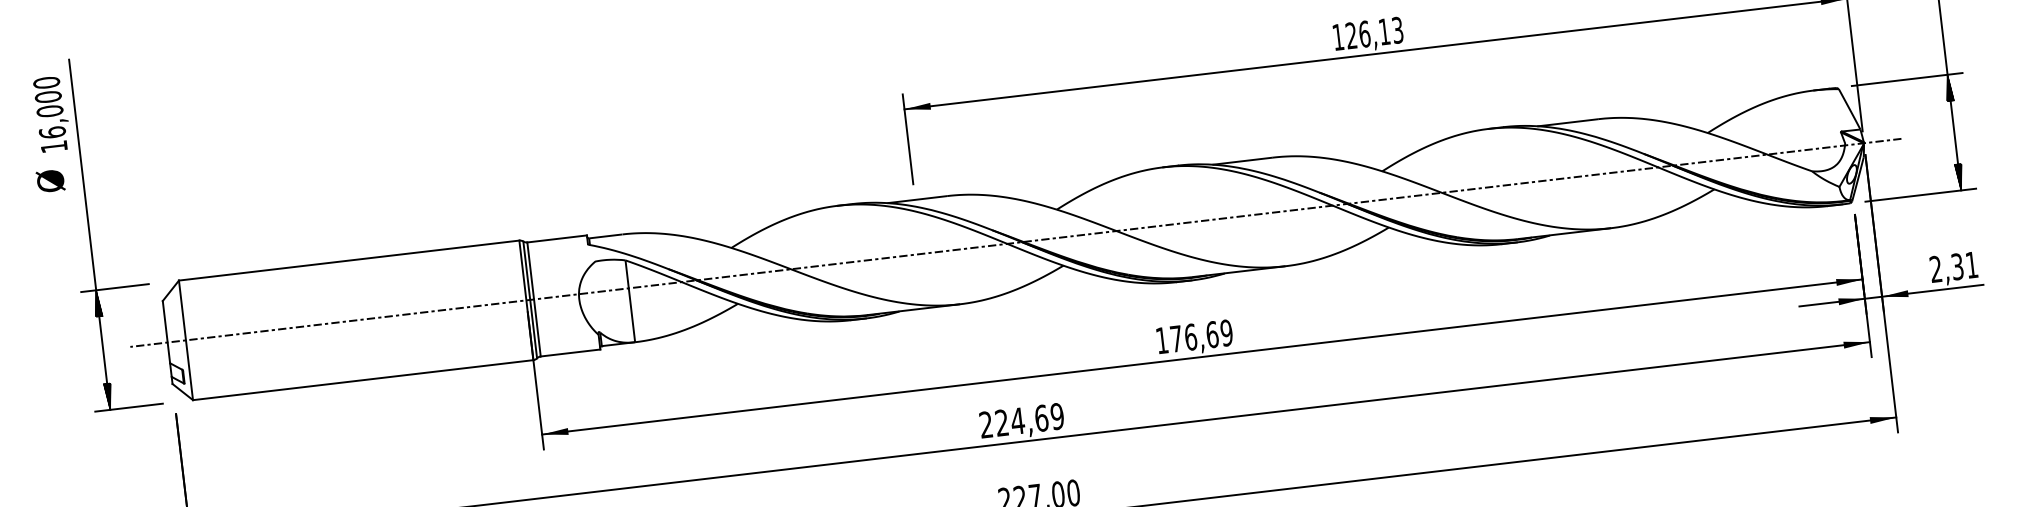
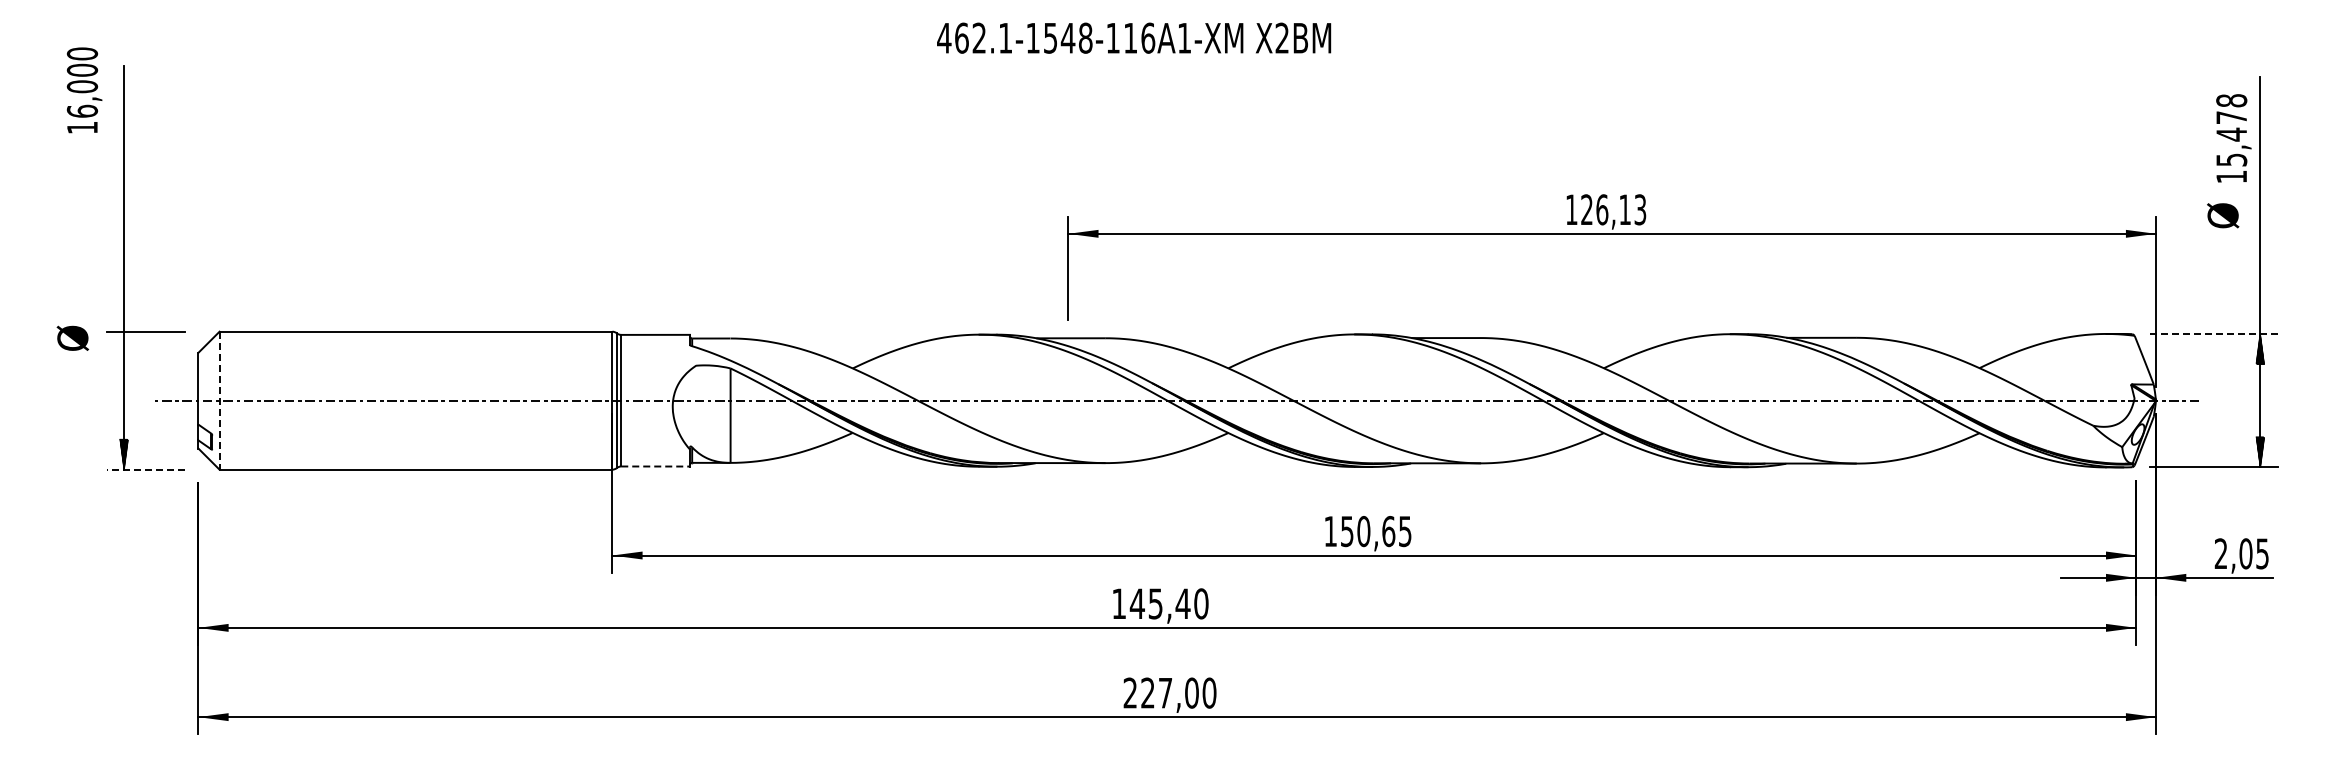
line: (1906, 79) -> (2213, 333), solid -> dashed
text: (52, 114) -> (84, 90), moved
text: (50, 180) -> (72, 337), moved
text: (1964, 265) -> (2253, 553), 2,31 -> 2,05
hatch: (98, 303) -> (124, 346), removed
text: (1201, 335) -> (1376, 531), 176,69 -> 150,65
line: (185, 340) -> (219, 400), solid -> dashed
line: (571, 352) -> (656, 466), solid -> dashed
line: (128, 407) -> (145, 469), solid -> dashed
text: (1021, 420) -> (1160, 603), 224,69 -> 145,40

